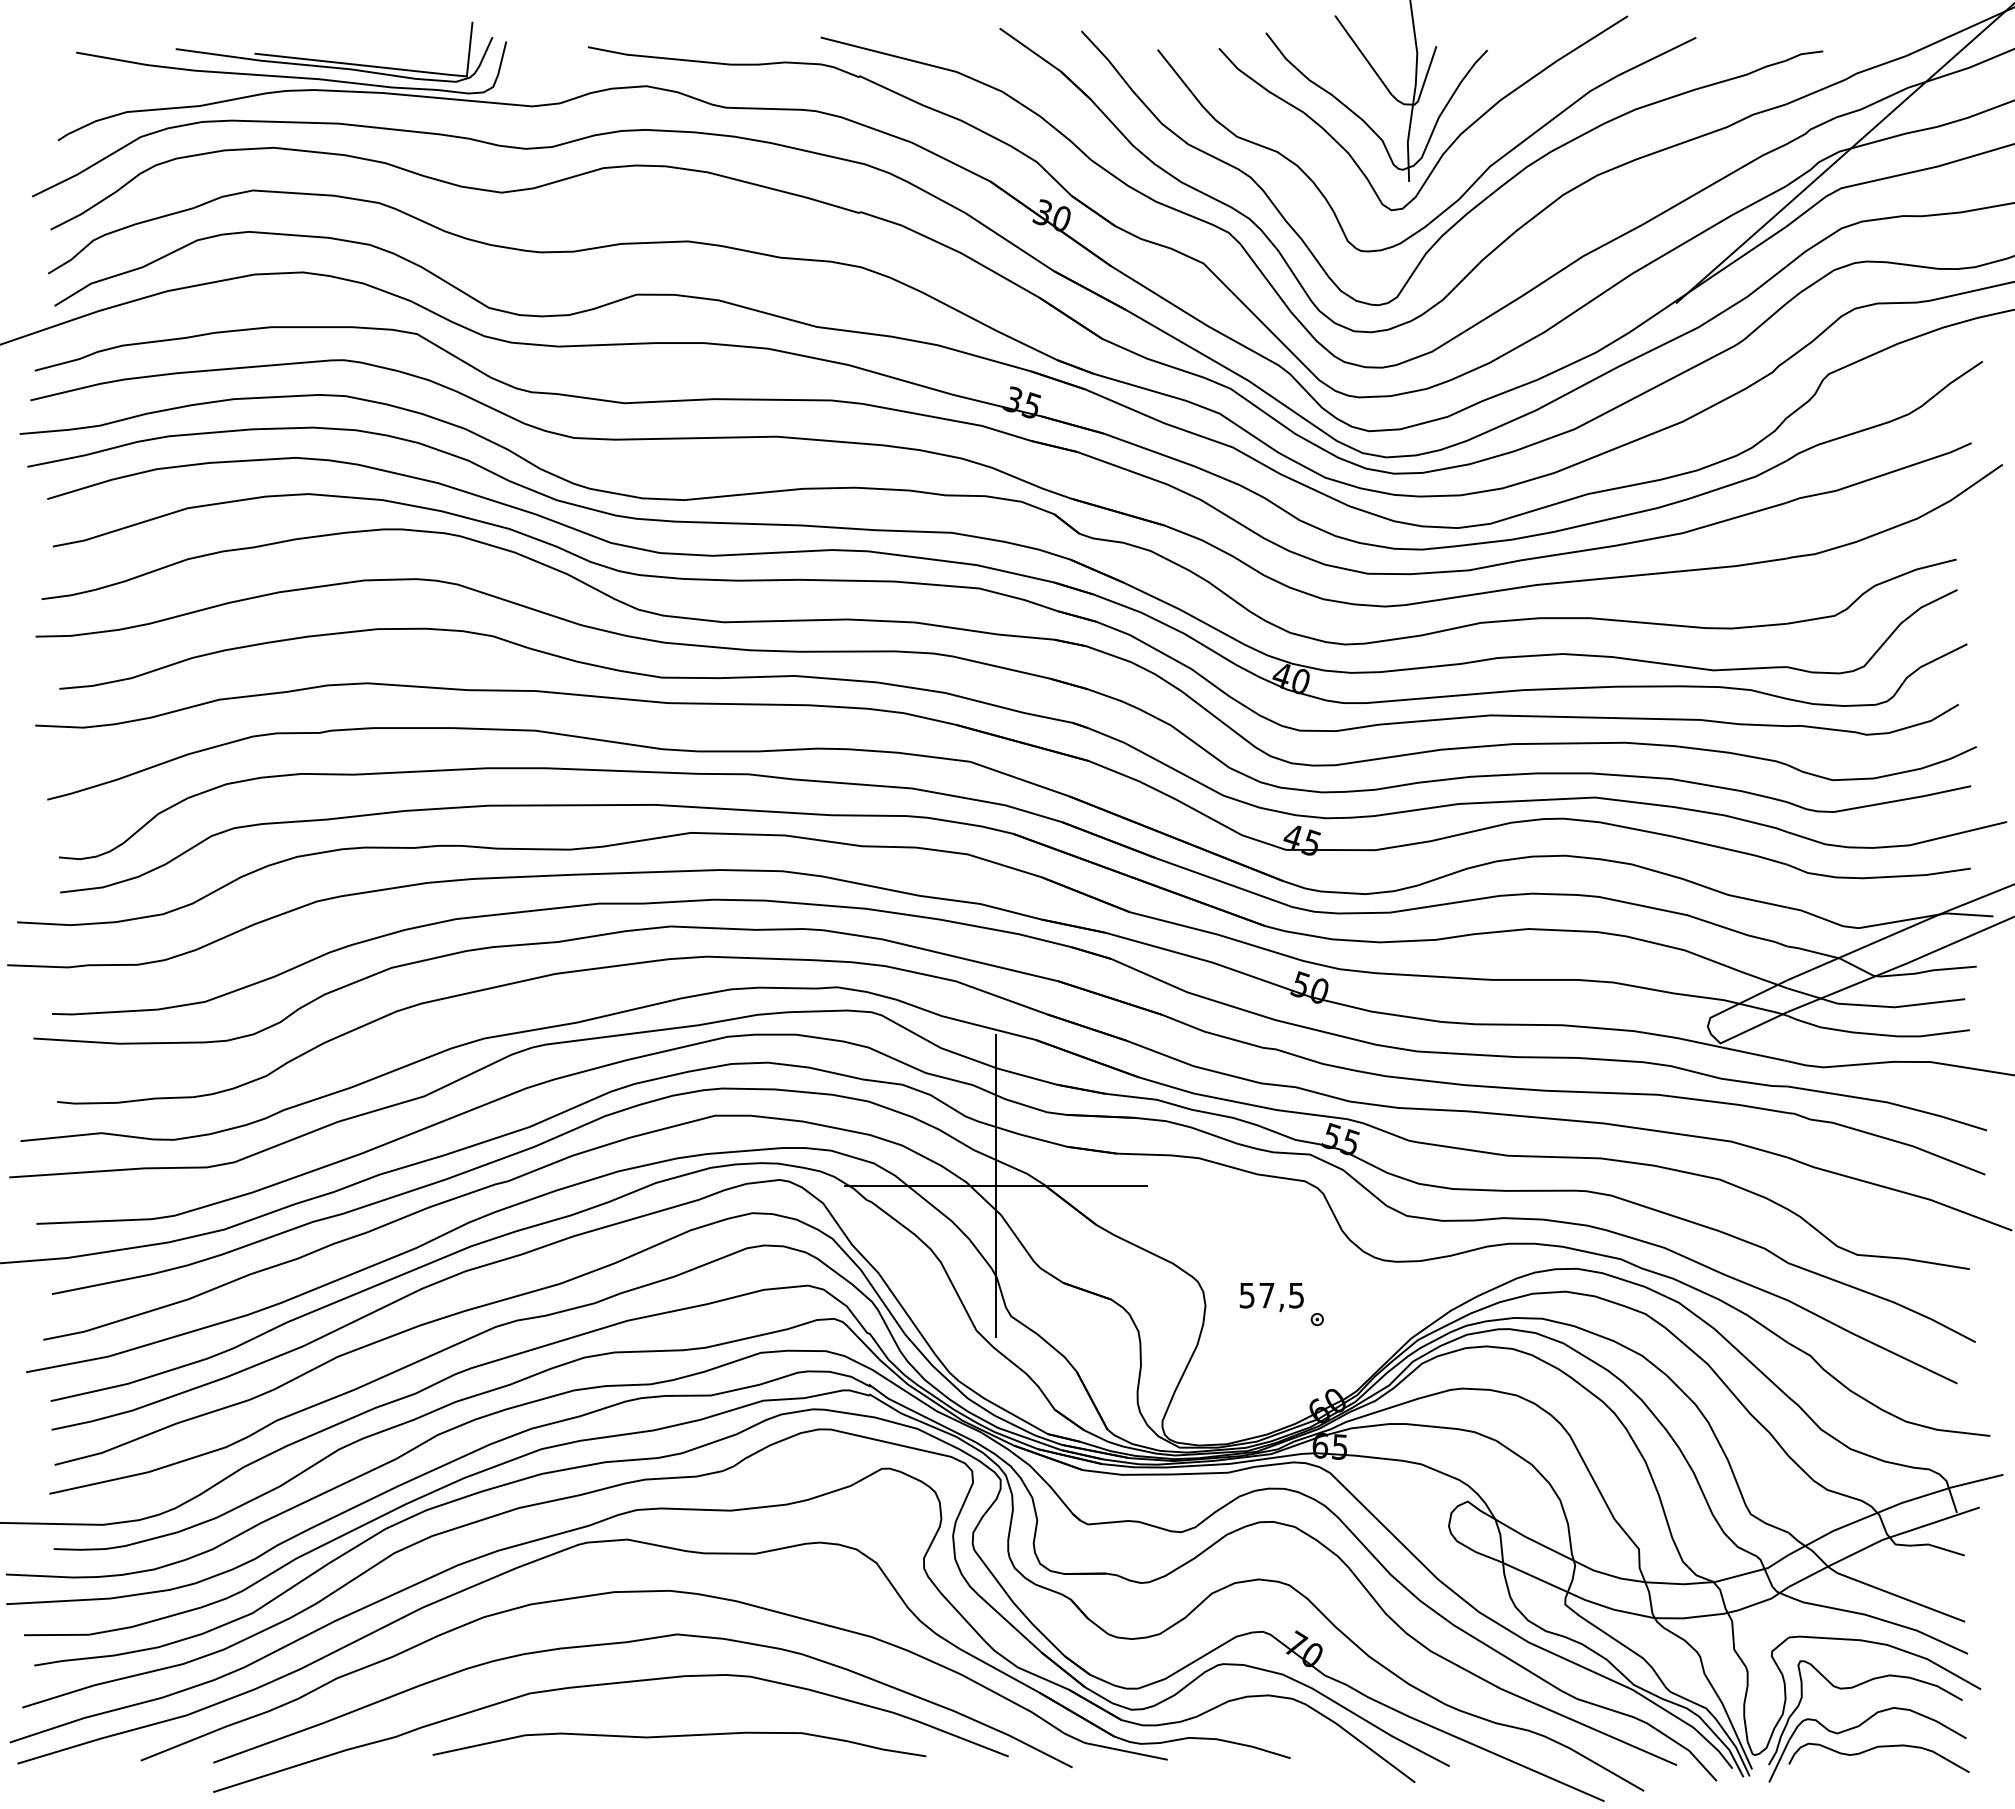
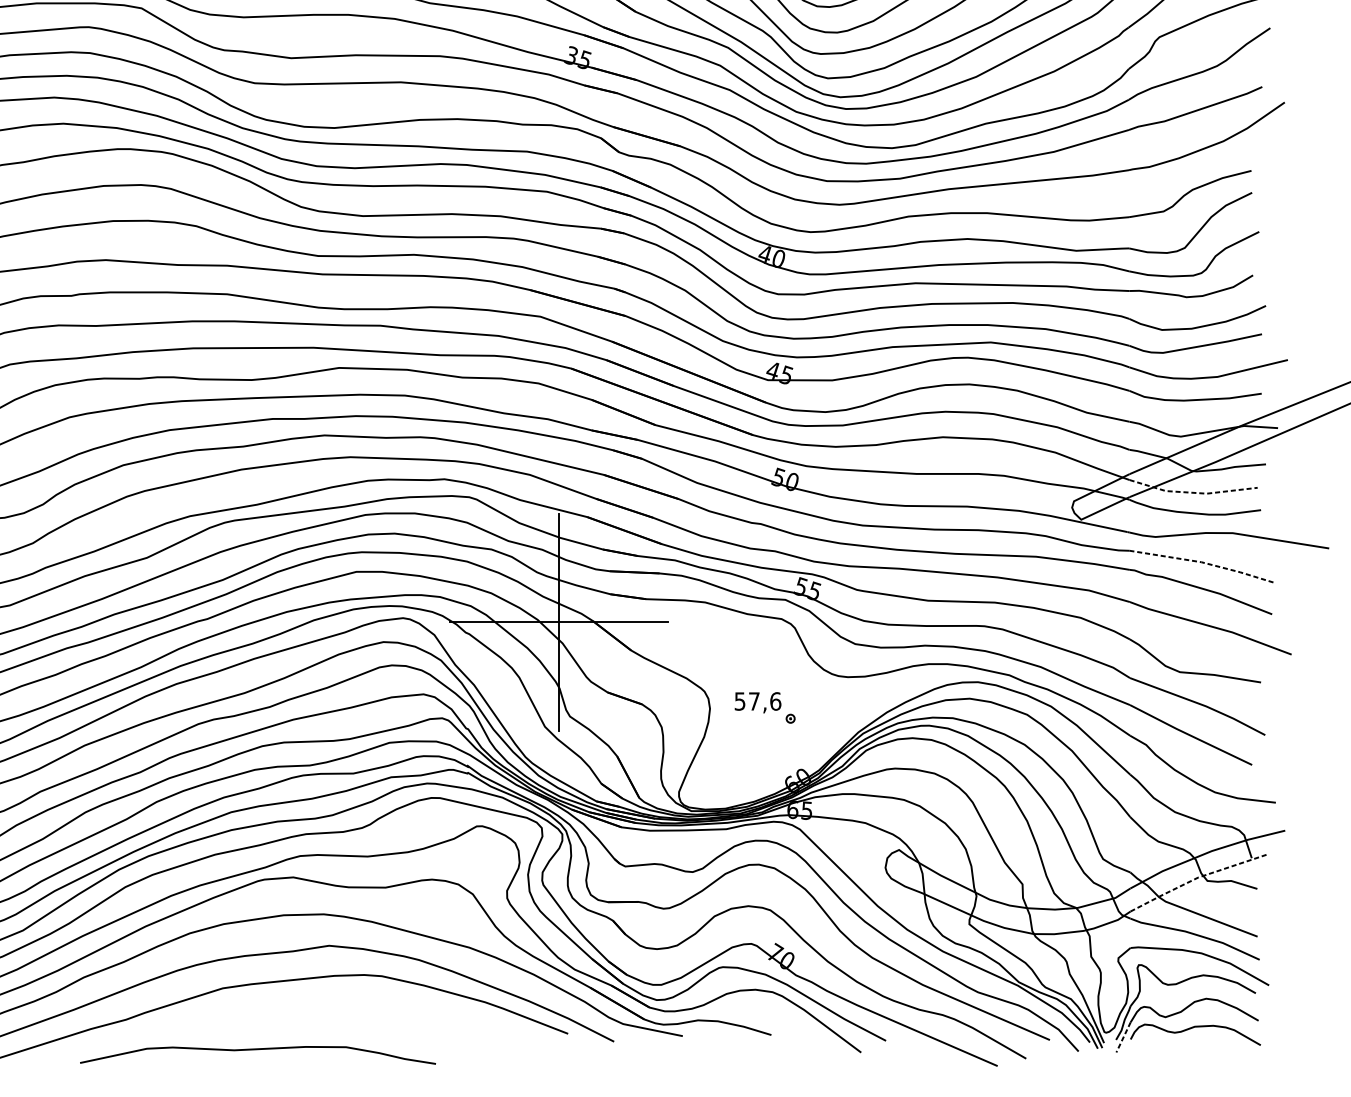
line: (1875, 1006) -> (1193, 493), solid -> dashed
line: (1889, 1102) -> (1203, 562), solid -> dashed
text: (1296, 1295) -> (775, 701), 57,5 -> 57,6
line: (1881, 1540) -> (1197, 878), solid -> dashed
curve: (679, 1736) -> (258, 1049), moved
line: (1778, 1761) -> (1123, 1037), solid -> dashed

